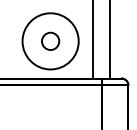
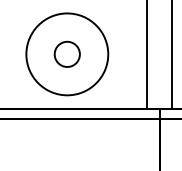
part: (50, 41) -> (67, 54), moved

